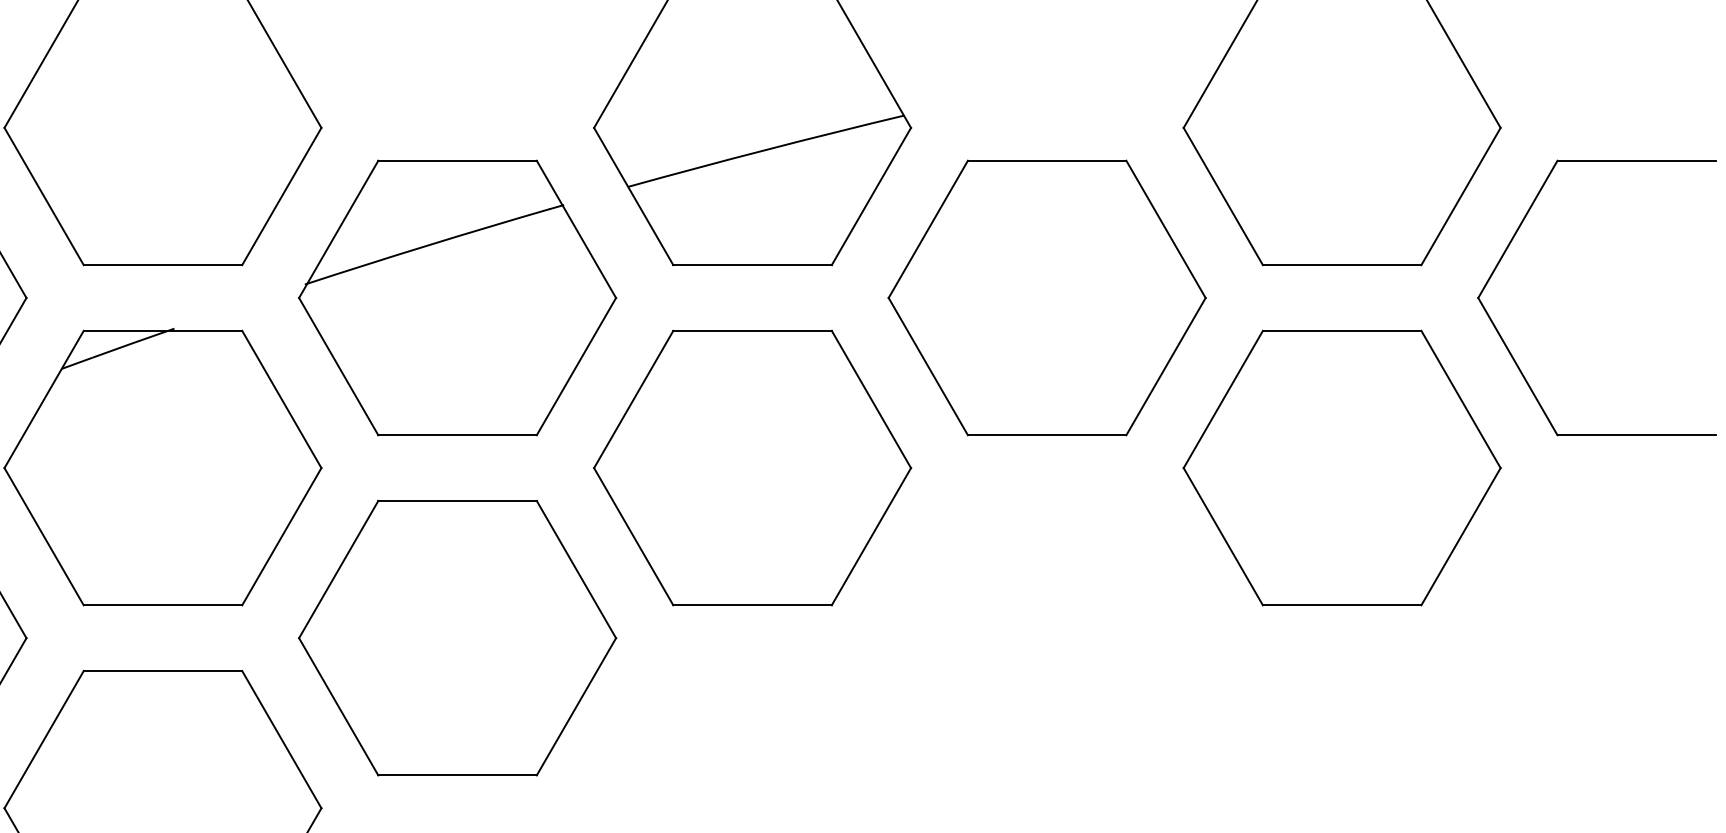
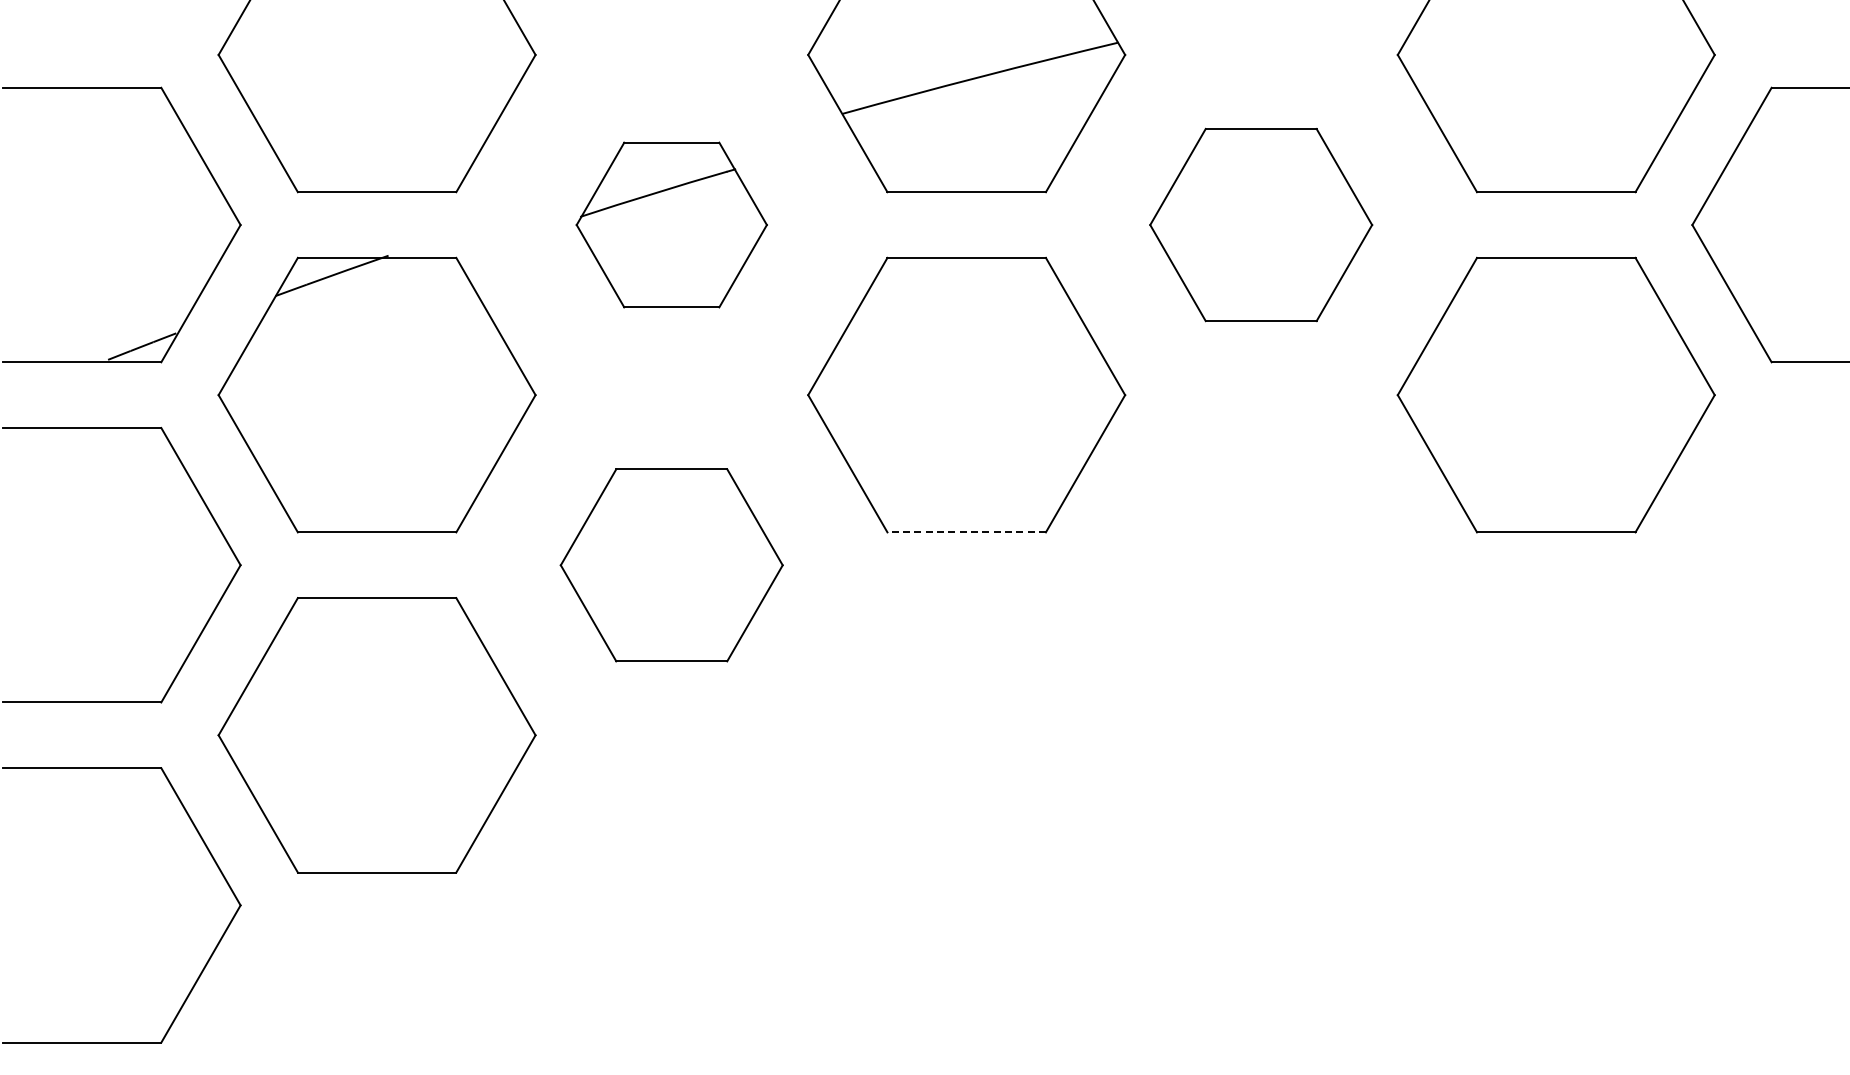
part: (457, 297) -> (671, 224), size x0.6
part: (1046, 297) -> (1260, 224), size x0.7
line: (752, 605) -> (966, 532), solid -> dashed
part: (457, 638) -> (671, 565), size x0.7

